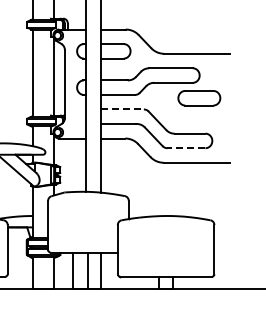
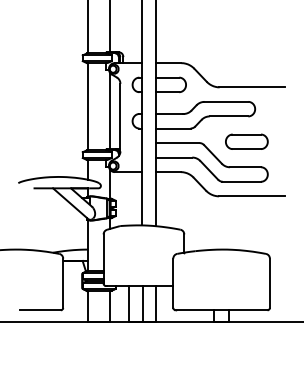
part: (199, 97) -> (246, 141), moved
line: (123, 109) -> (178, 143), dashed -> solid
line: (186, 147) -> (241, 181), dashed -> solid

